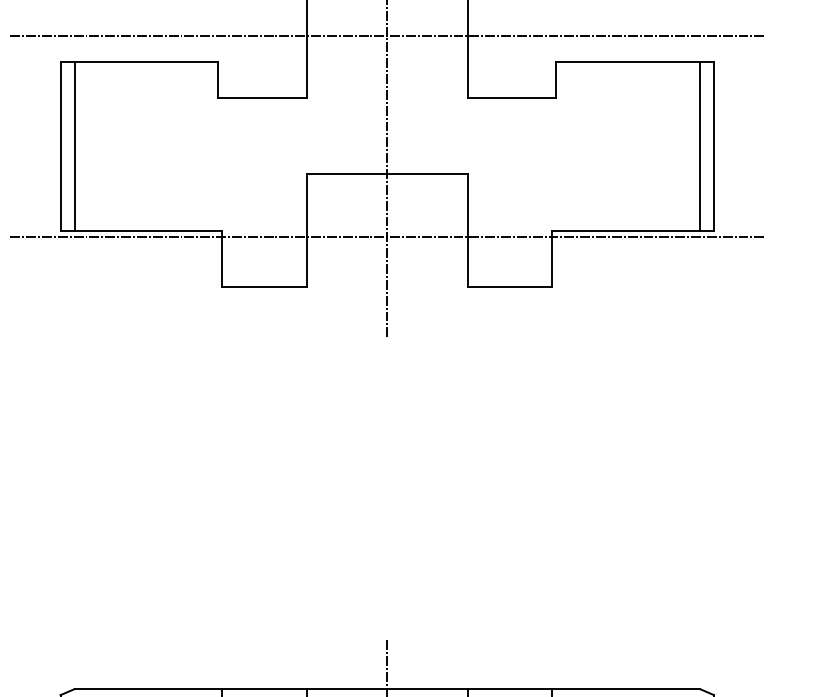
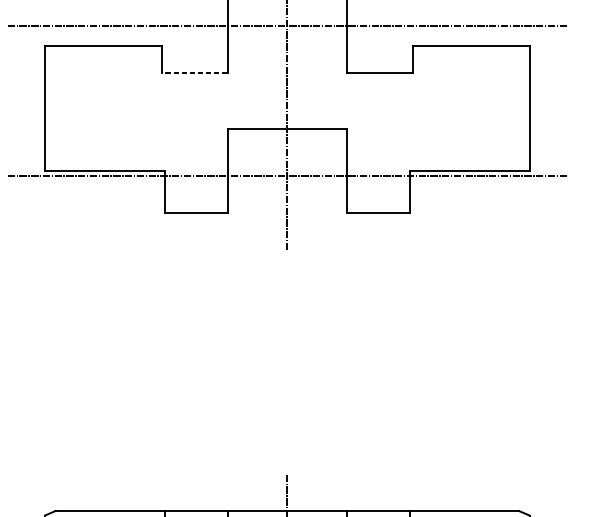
line: (262, 98) -> (194, 73), solid -> dashed
line: (74, 146) -> (55, 108), removed
line: (699, 146) -> (518, 108), removed

